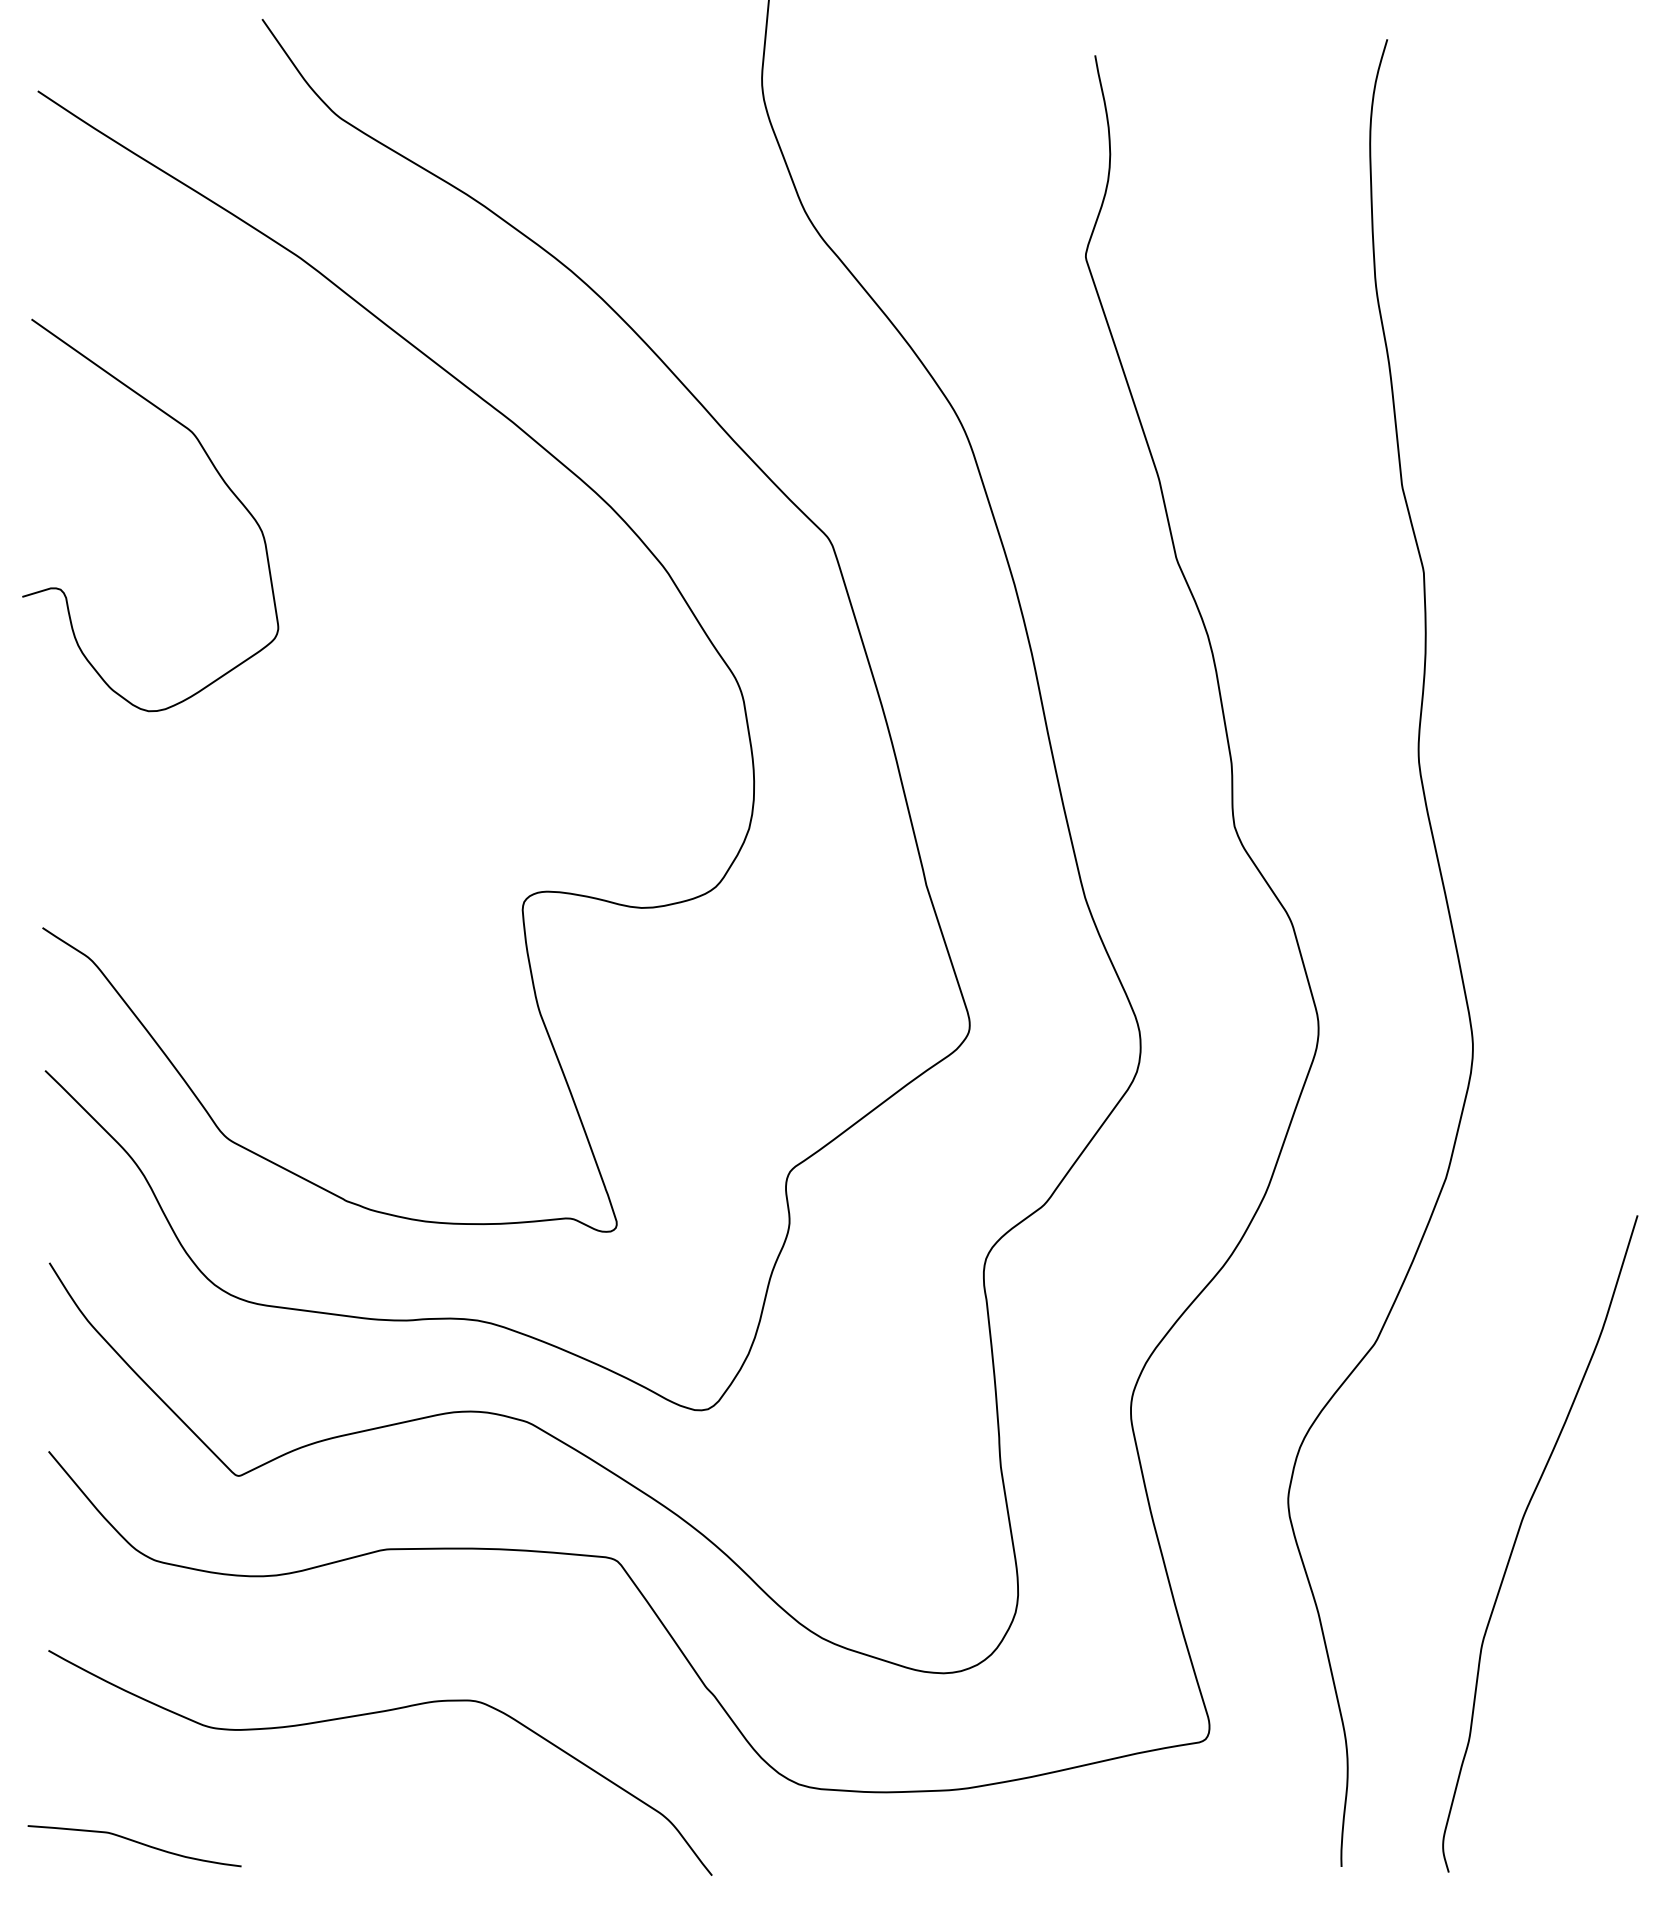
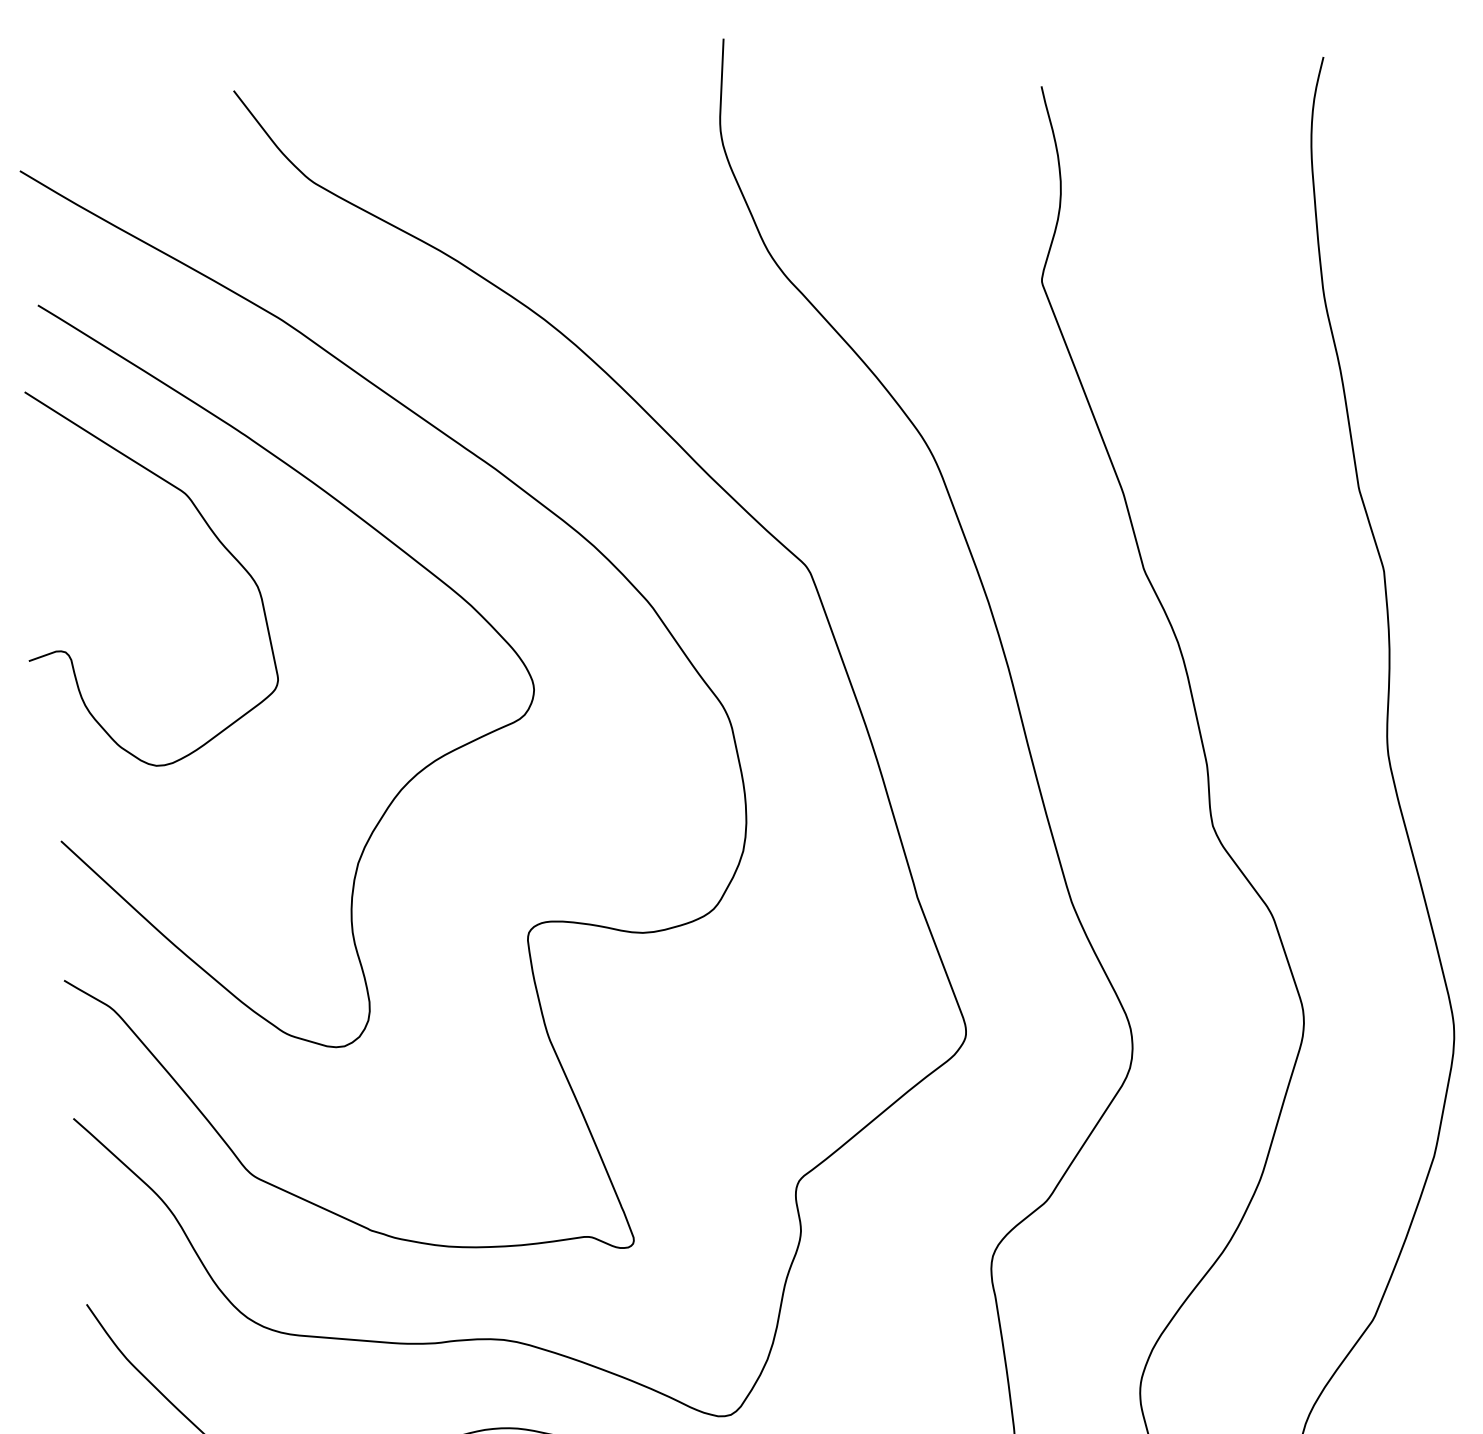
curve: (408, 738) -> (409, 779), added

